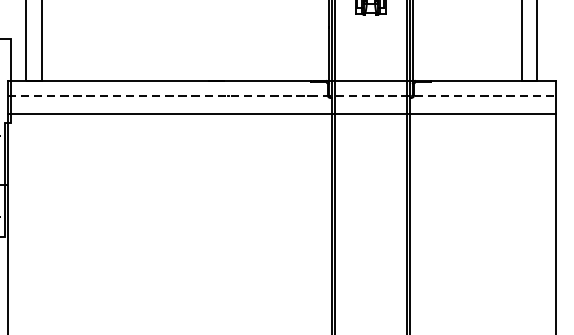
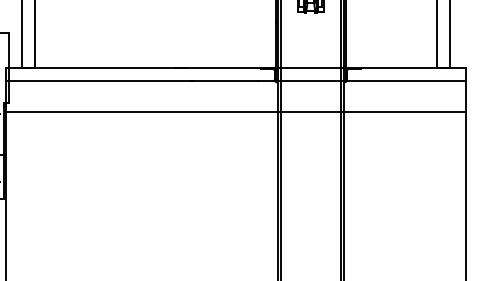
line: (282, 97) -> (236, 81), dashed -> solid
line: (281, 113) -> (235, 111), moved

